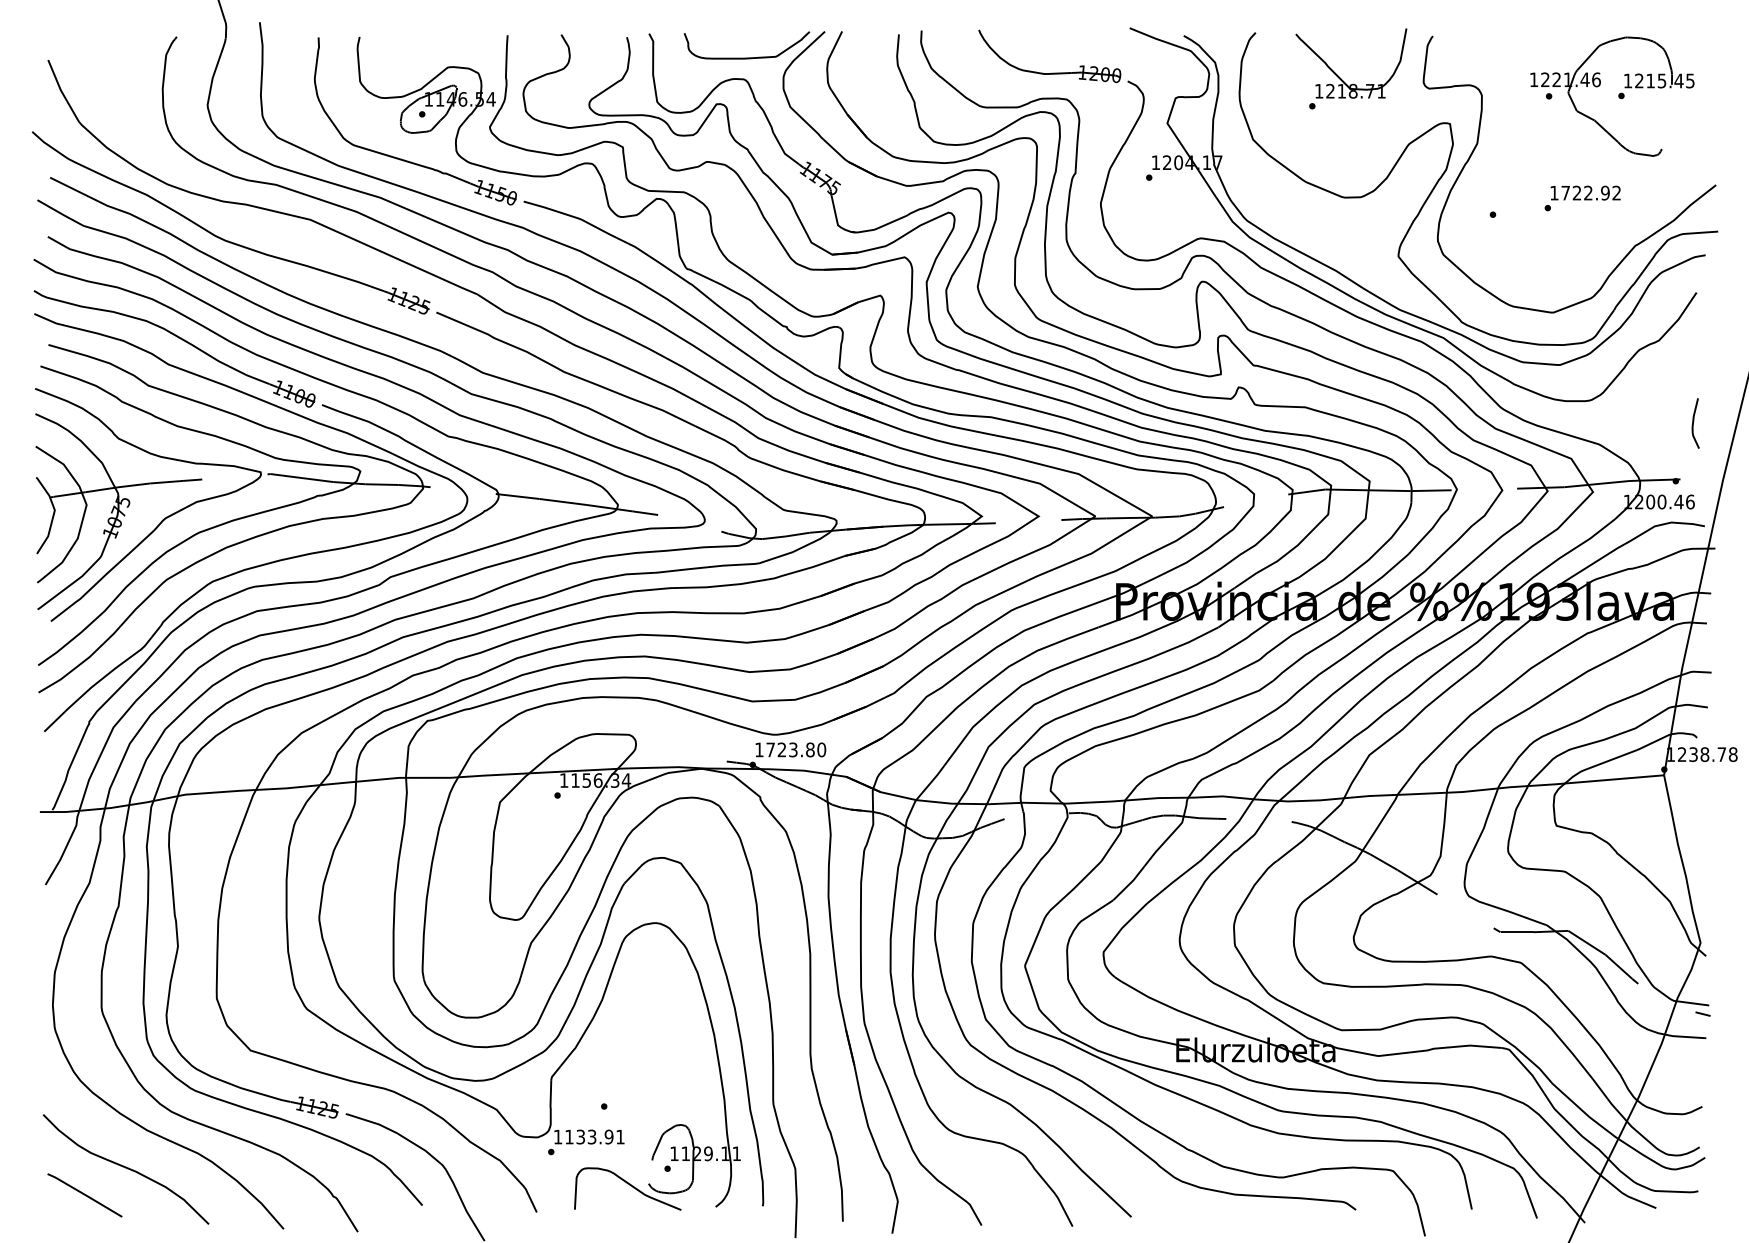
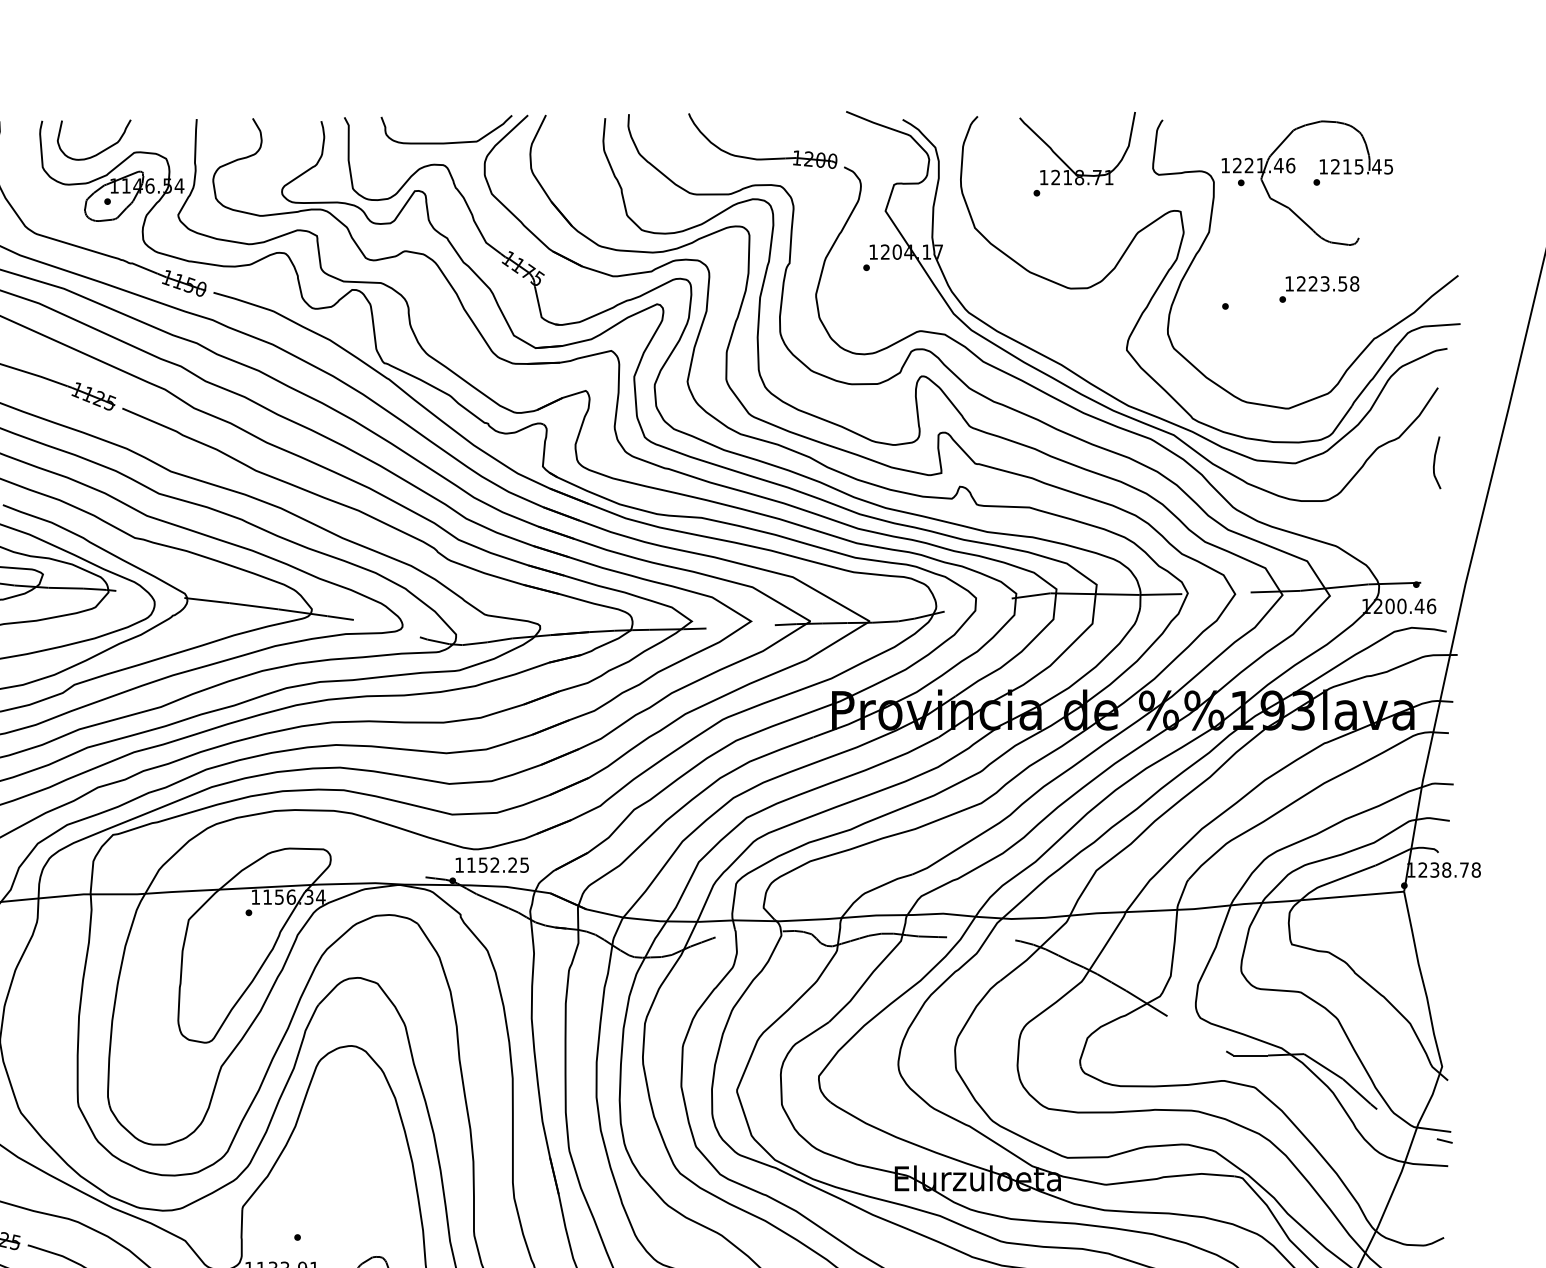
curve: (414, 66) -> (99, 151), added
part: (1612, 96) -> (1307, 183), moved
text: (1591, 192) -> (1328, 283), 1722.92 -> 1223.58
curve: (1693, 423) -> (1434, 462), moved
text: (796, 749) -> (498, 864), 1723.80 -> 1152.25

